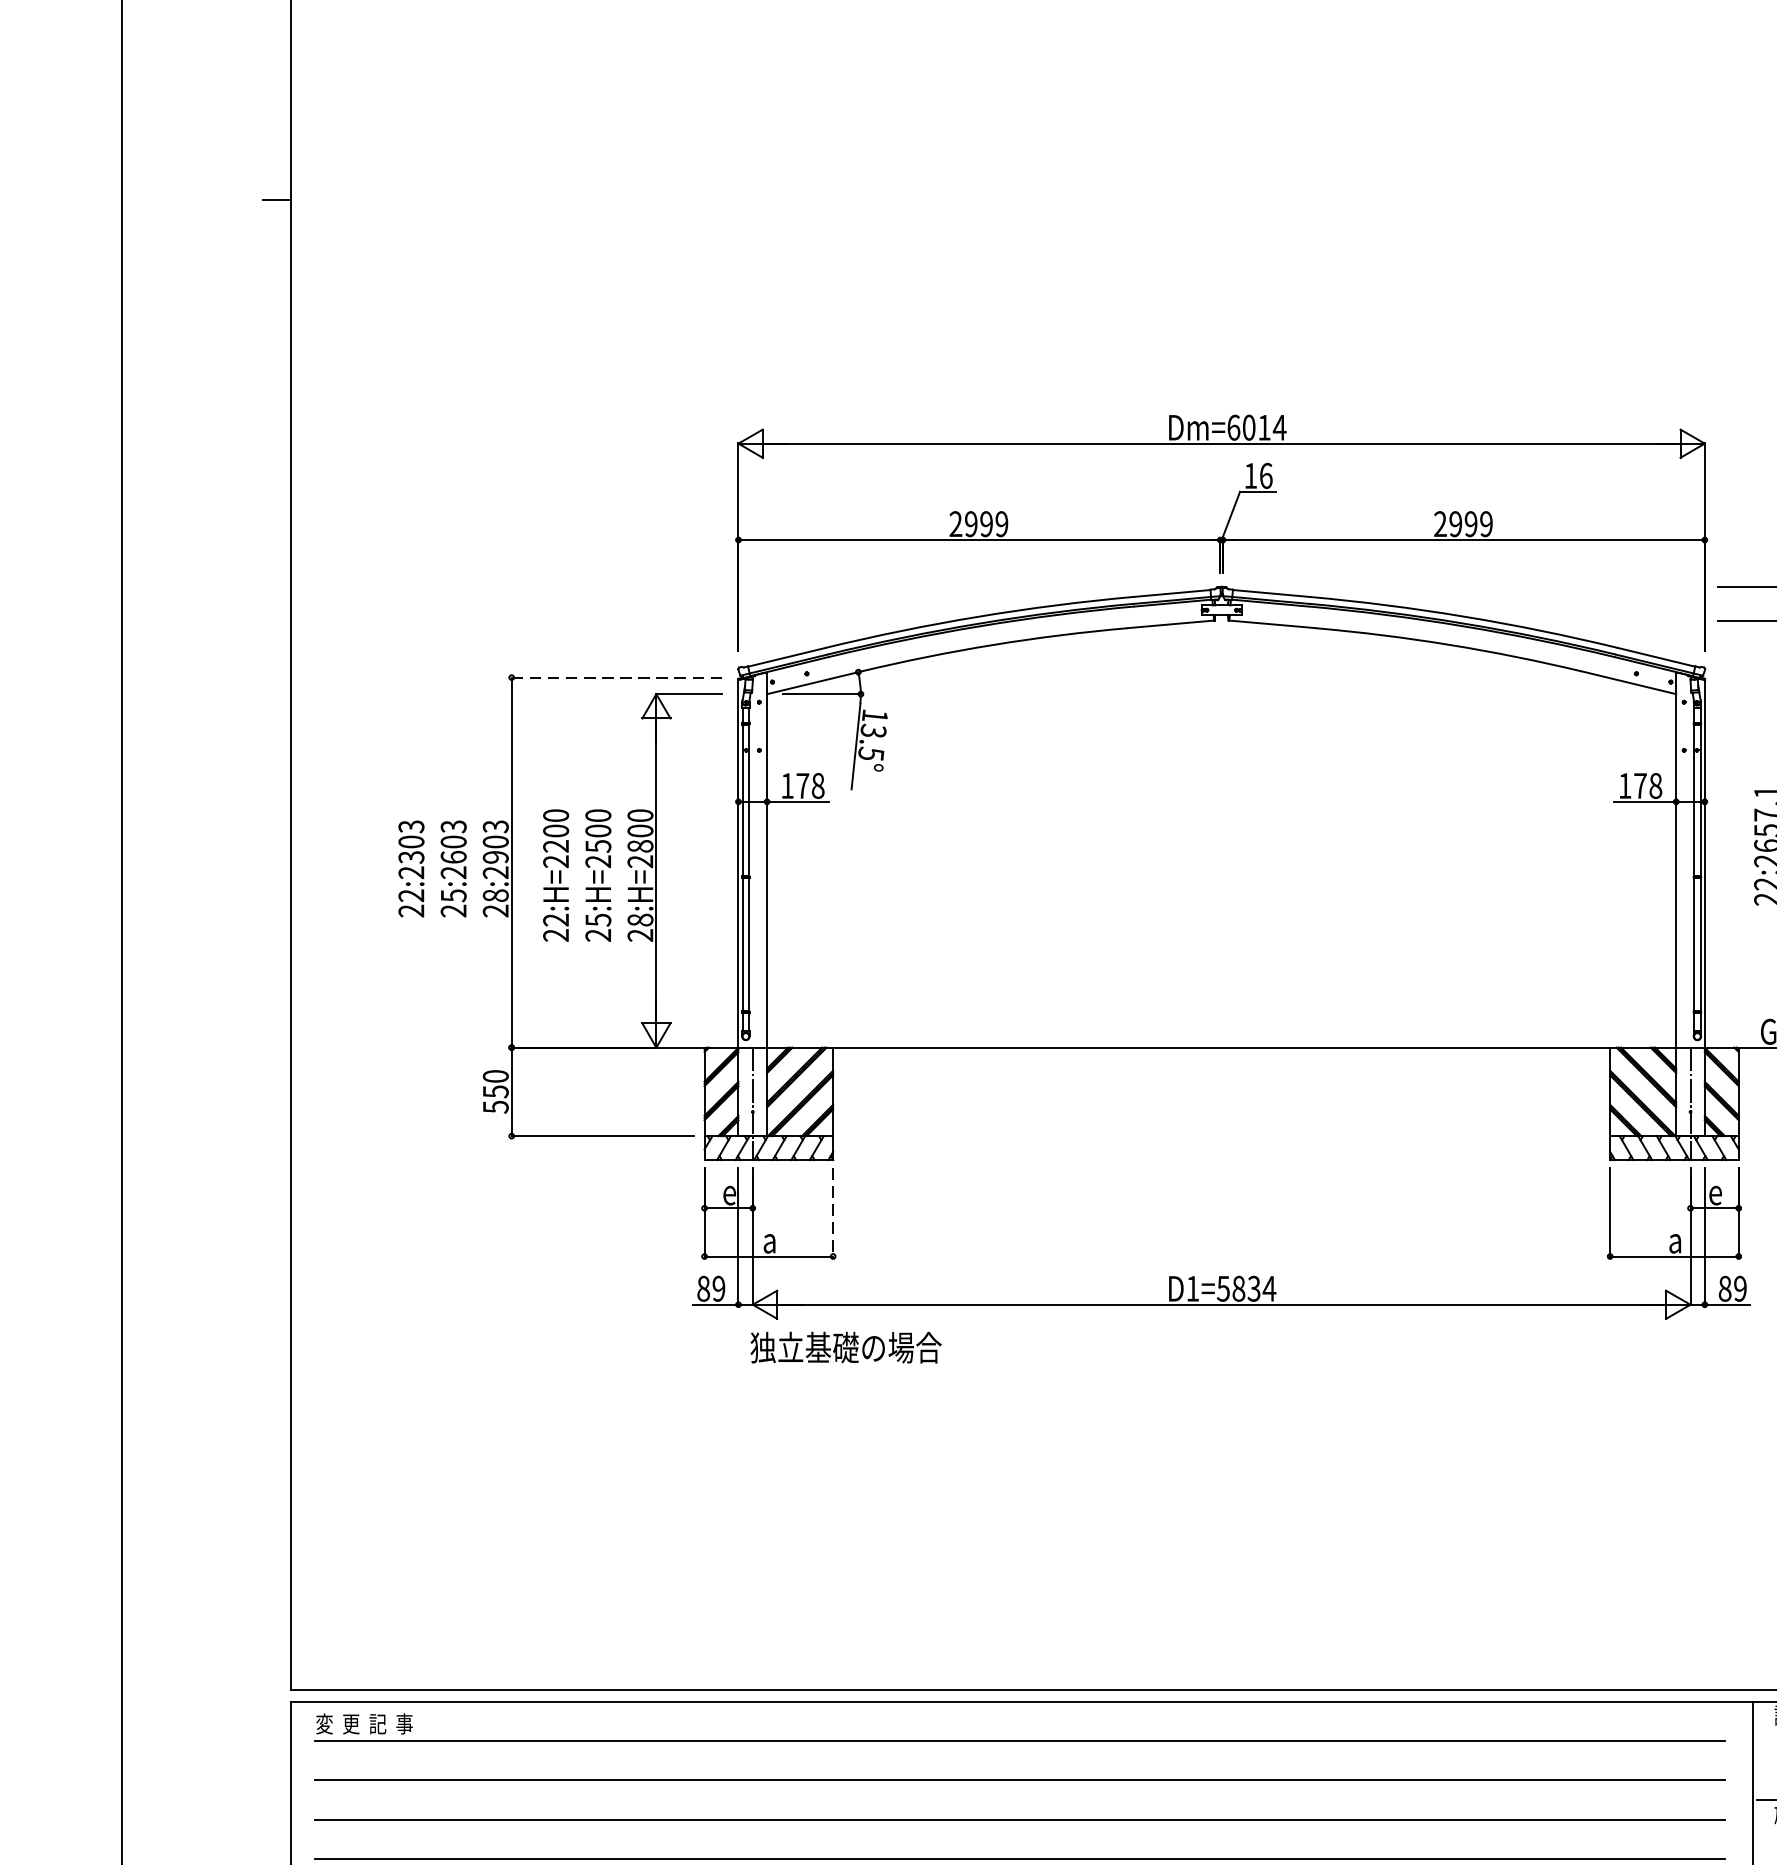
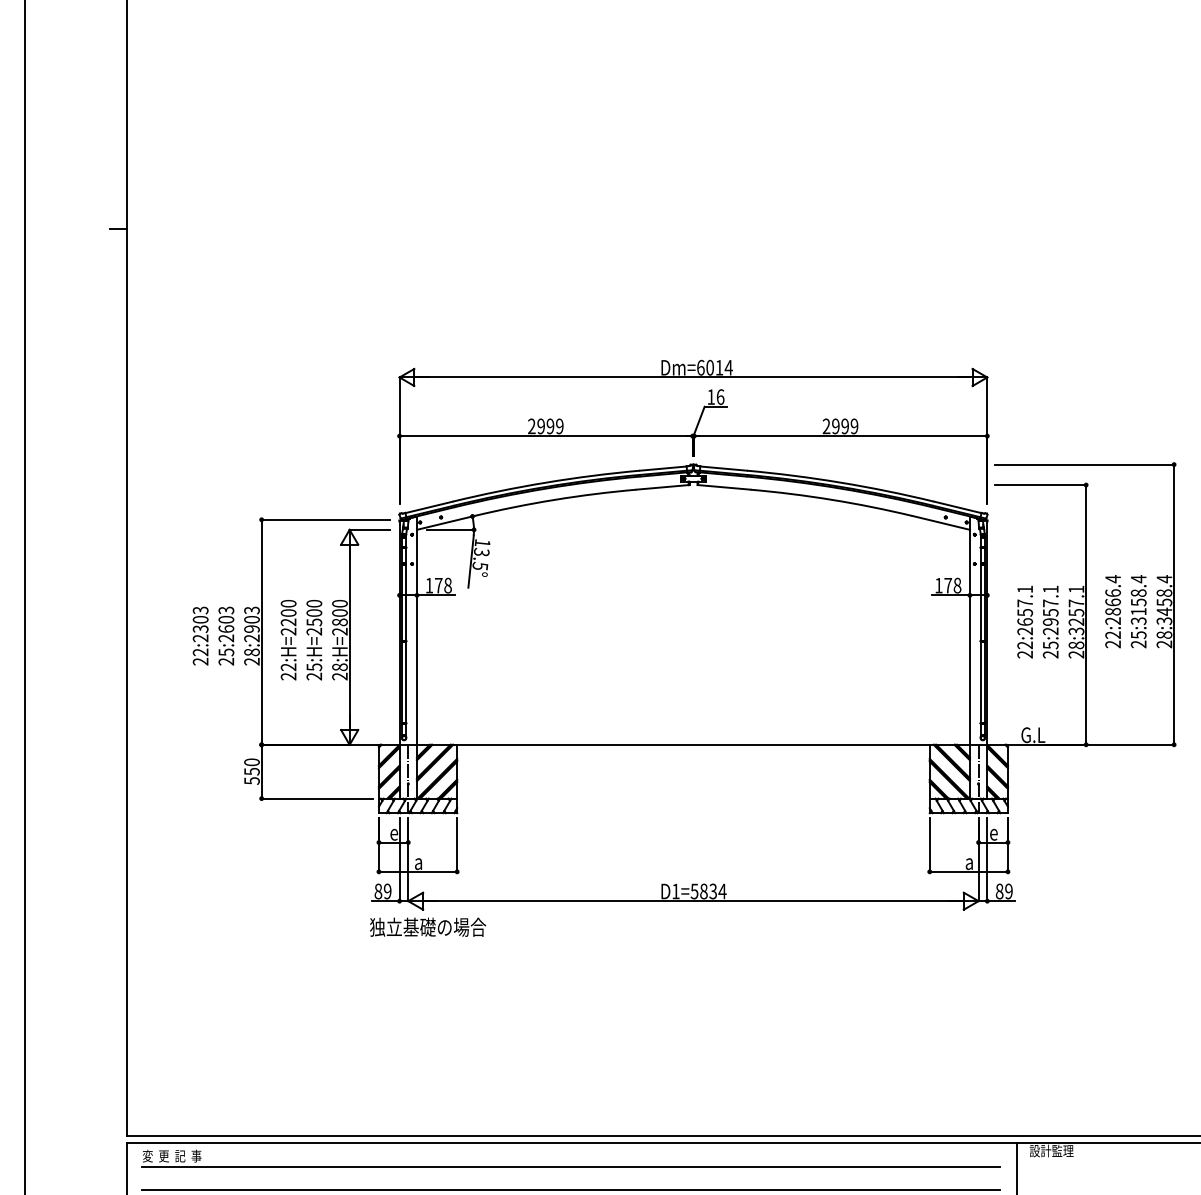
line: (616, 677) -> (325, 519), dashed -> solid
line: (833, 1213) -> (457, 845), dashed -> solid
text: (846, 1346) -> (428, 926), moved

